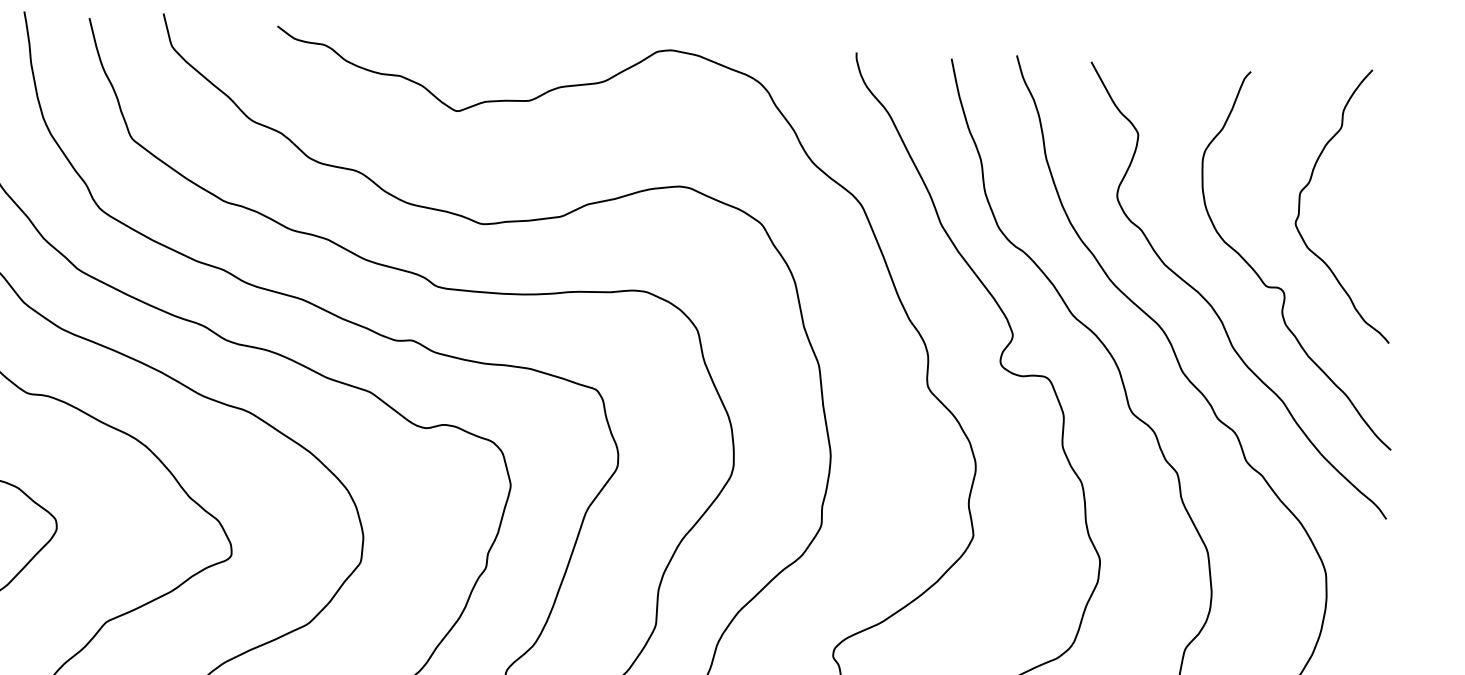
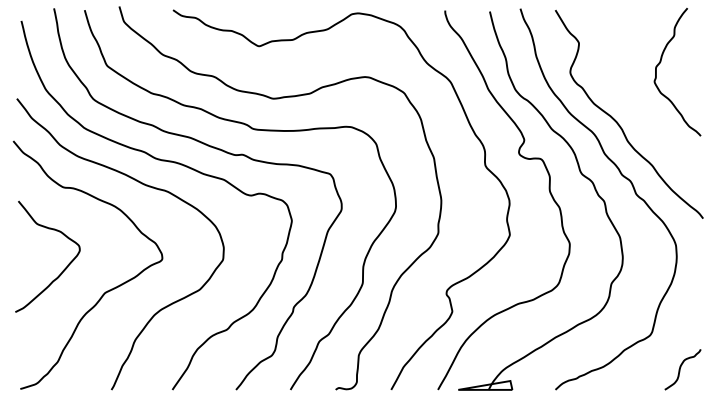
curve: (1284, 288) -> (650, 112), removed

